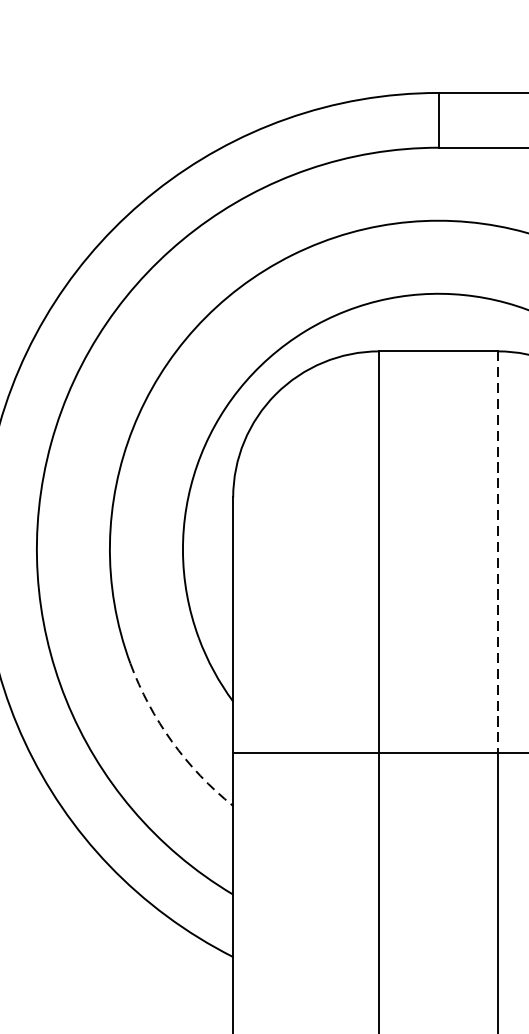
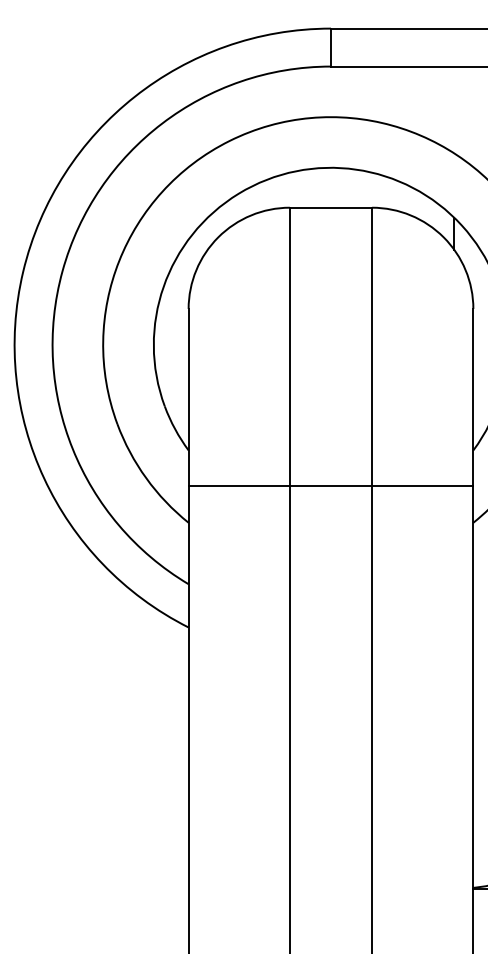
line: (498, 553) -> (372, 347), dashed -> solid
arc: (172, 742) -> (146, 478), dashed -> solid

